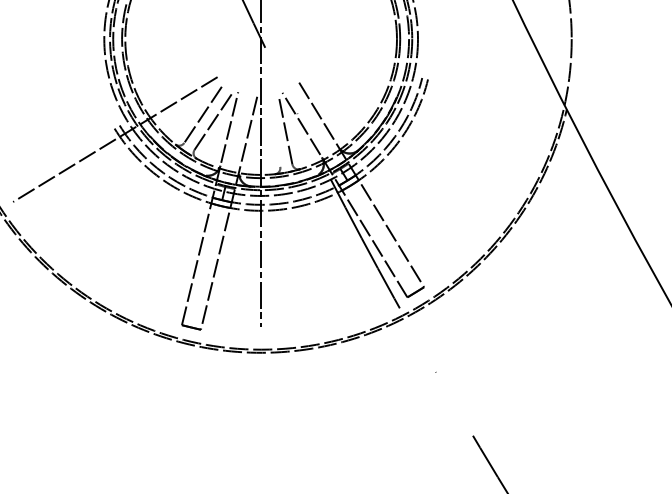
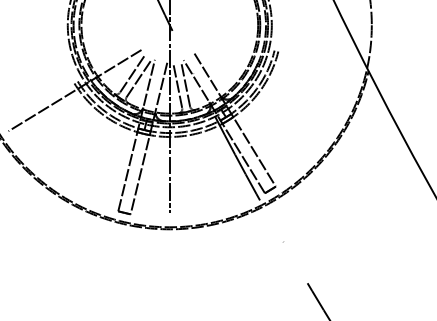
line: (272, 133) -> (177, 86), added

